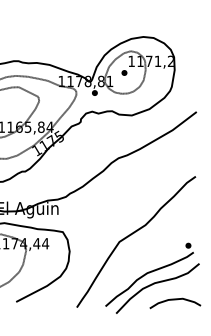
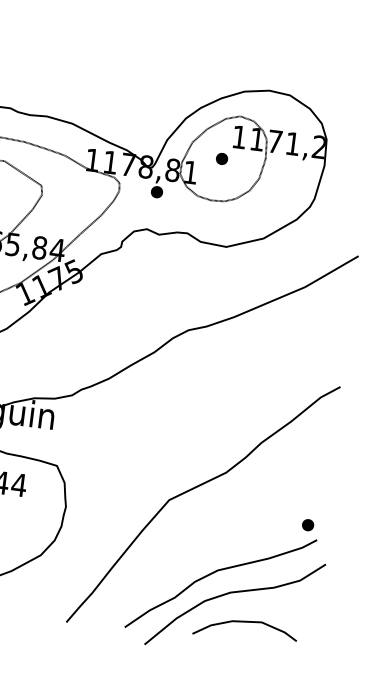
curve: (175, 300) -> (246, 624), moved

